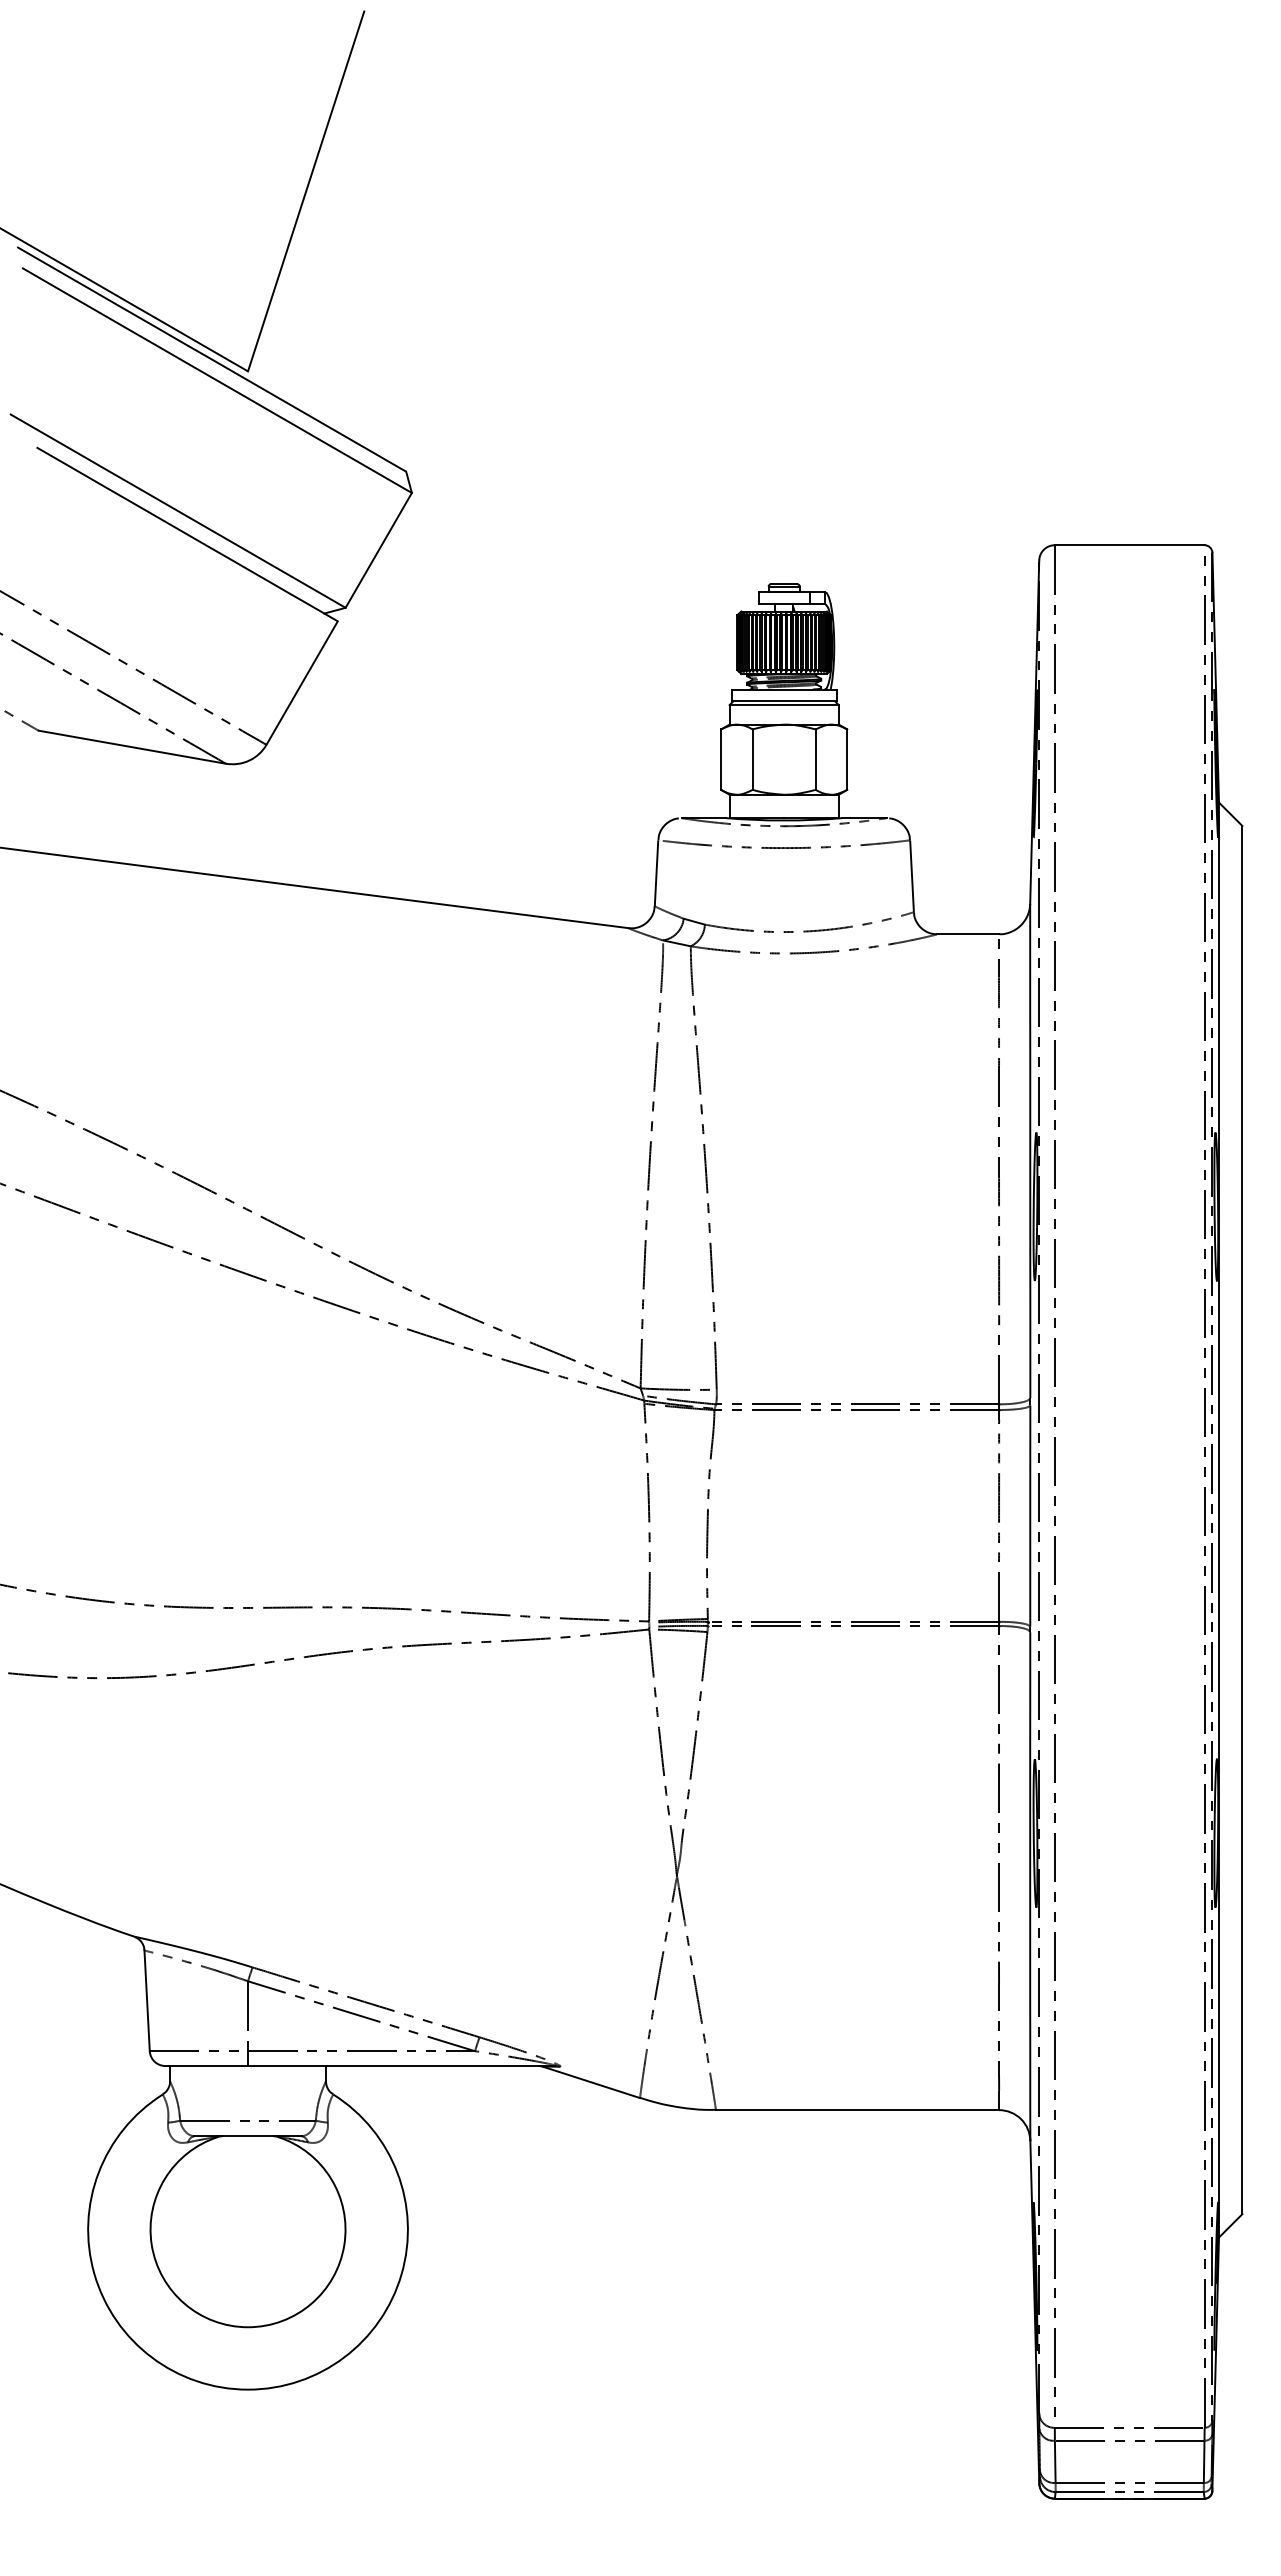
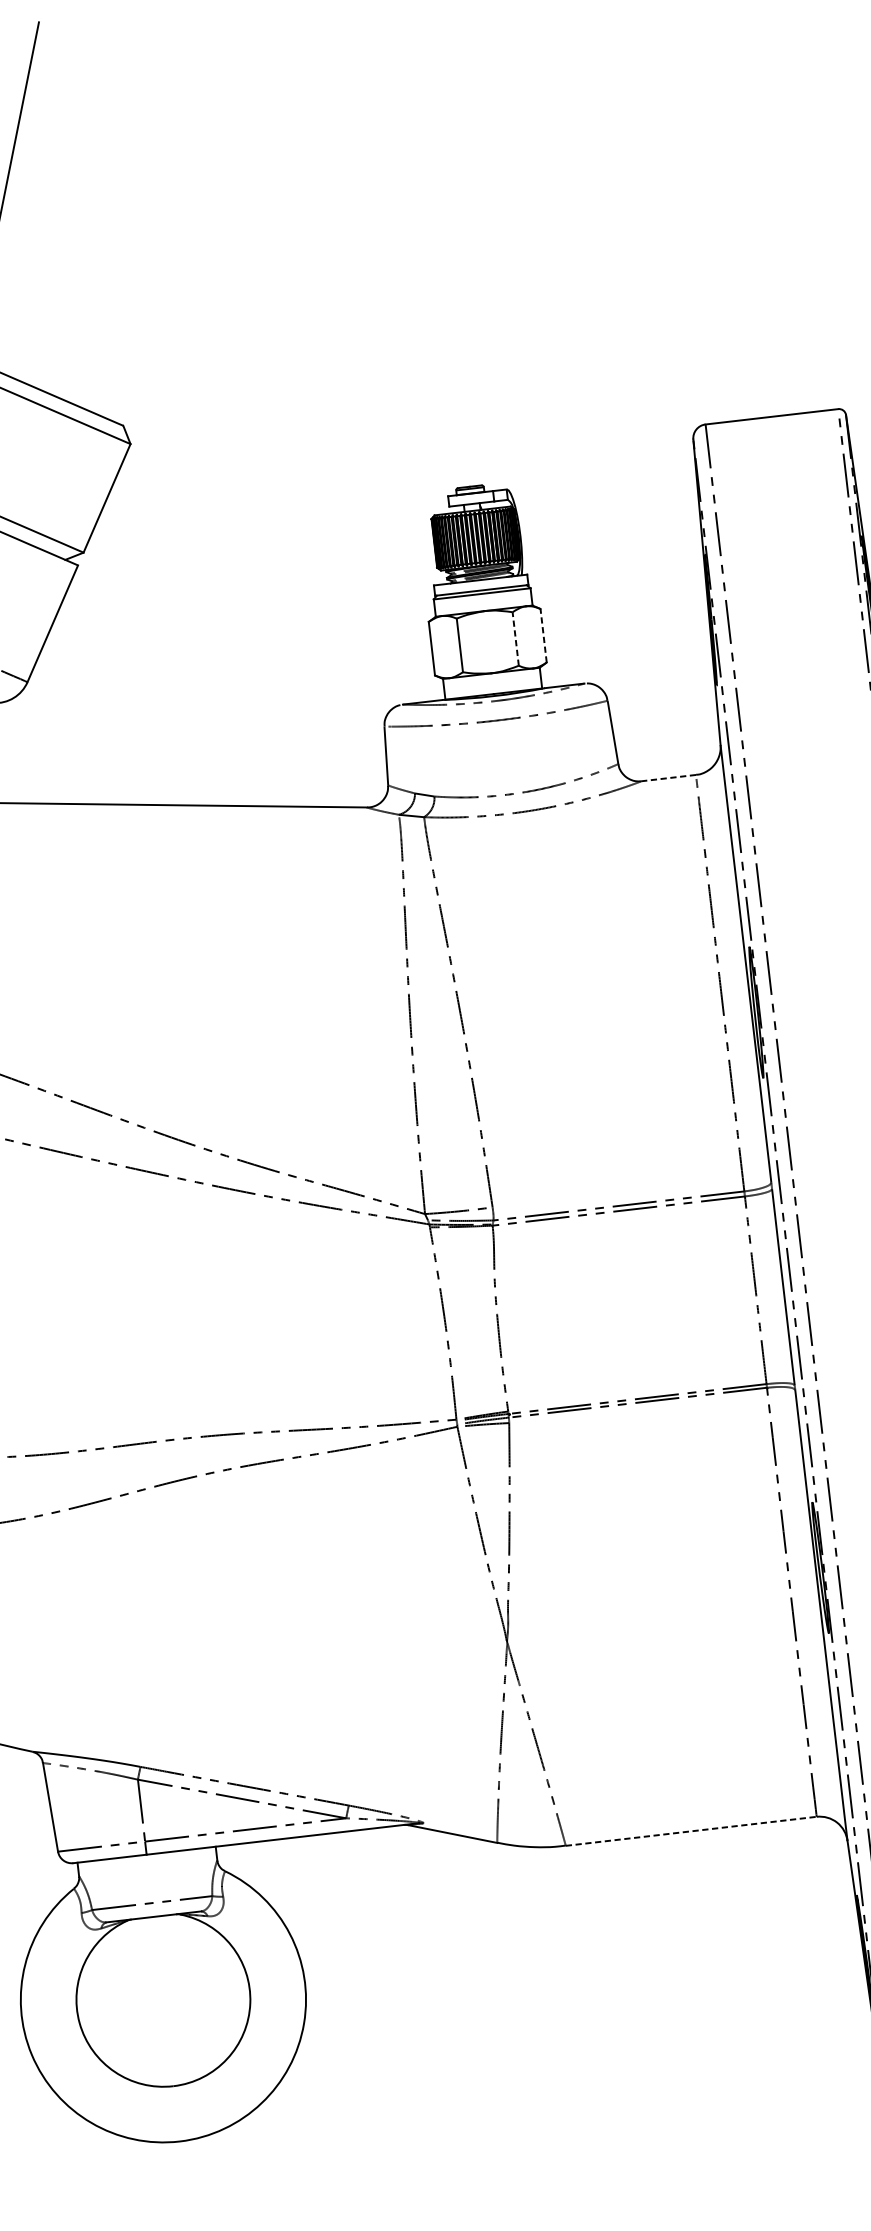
line: (815, 759) -> (515, 638), solid -> dashed
line: (847, 759) -> (543, 635), solid -> dashed
line: (967, 934) -> (668, 778), solid -> dashed
line: (857, 2110) -> (691, 1831), solid -> dashed

